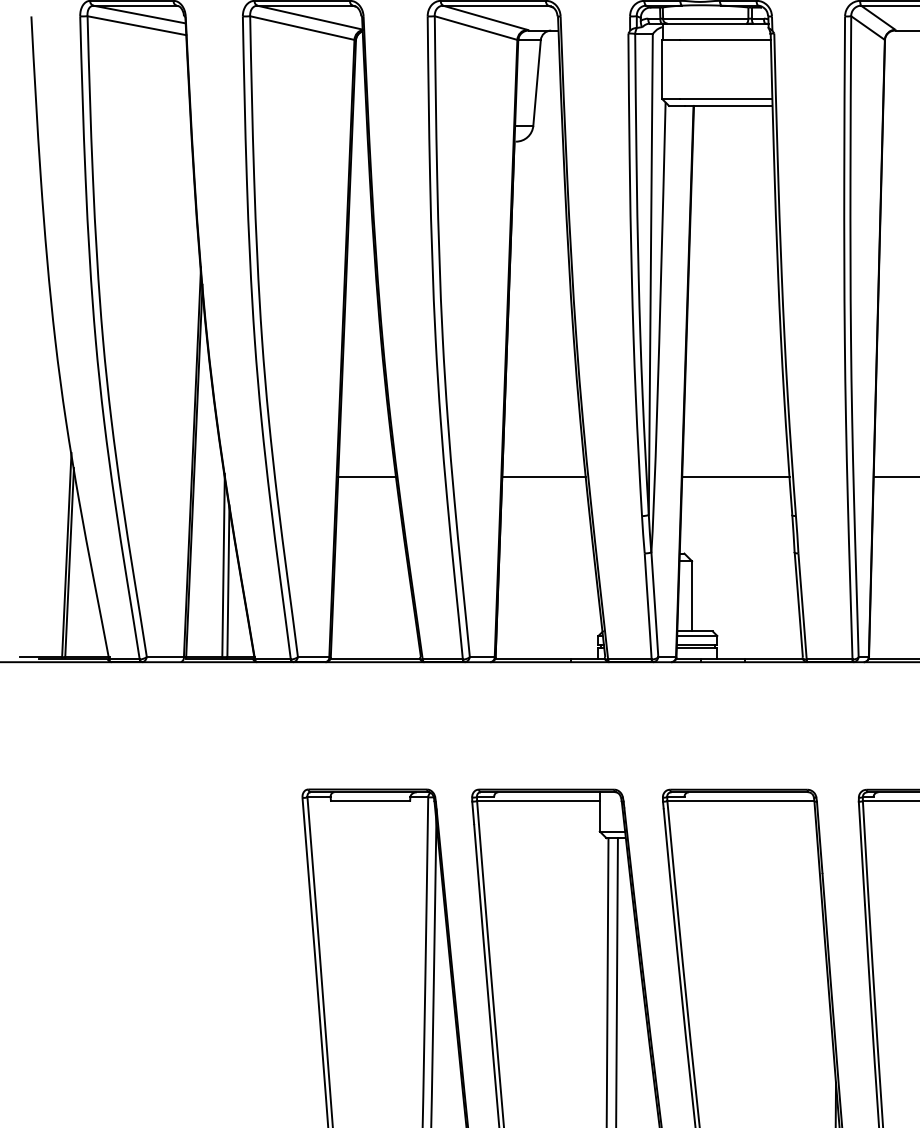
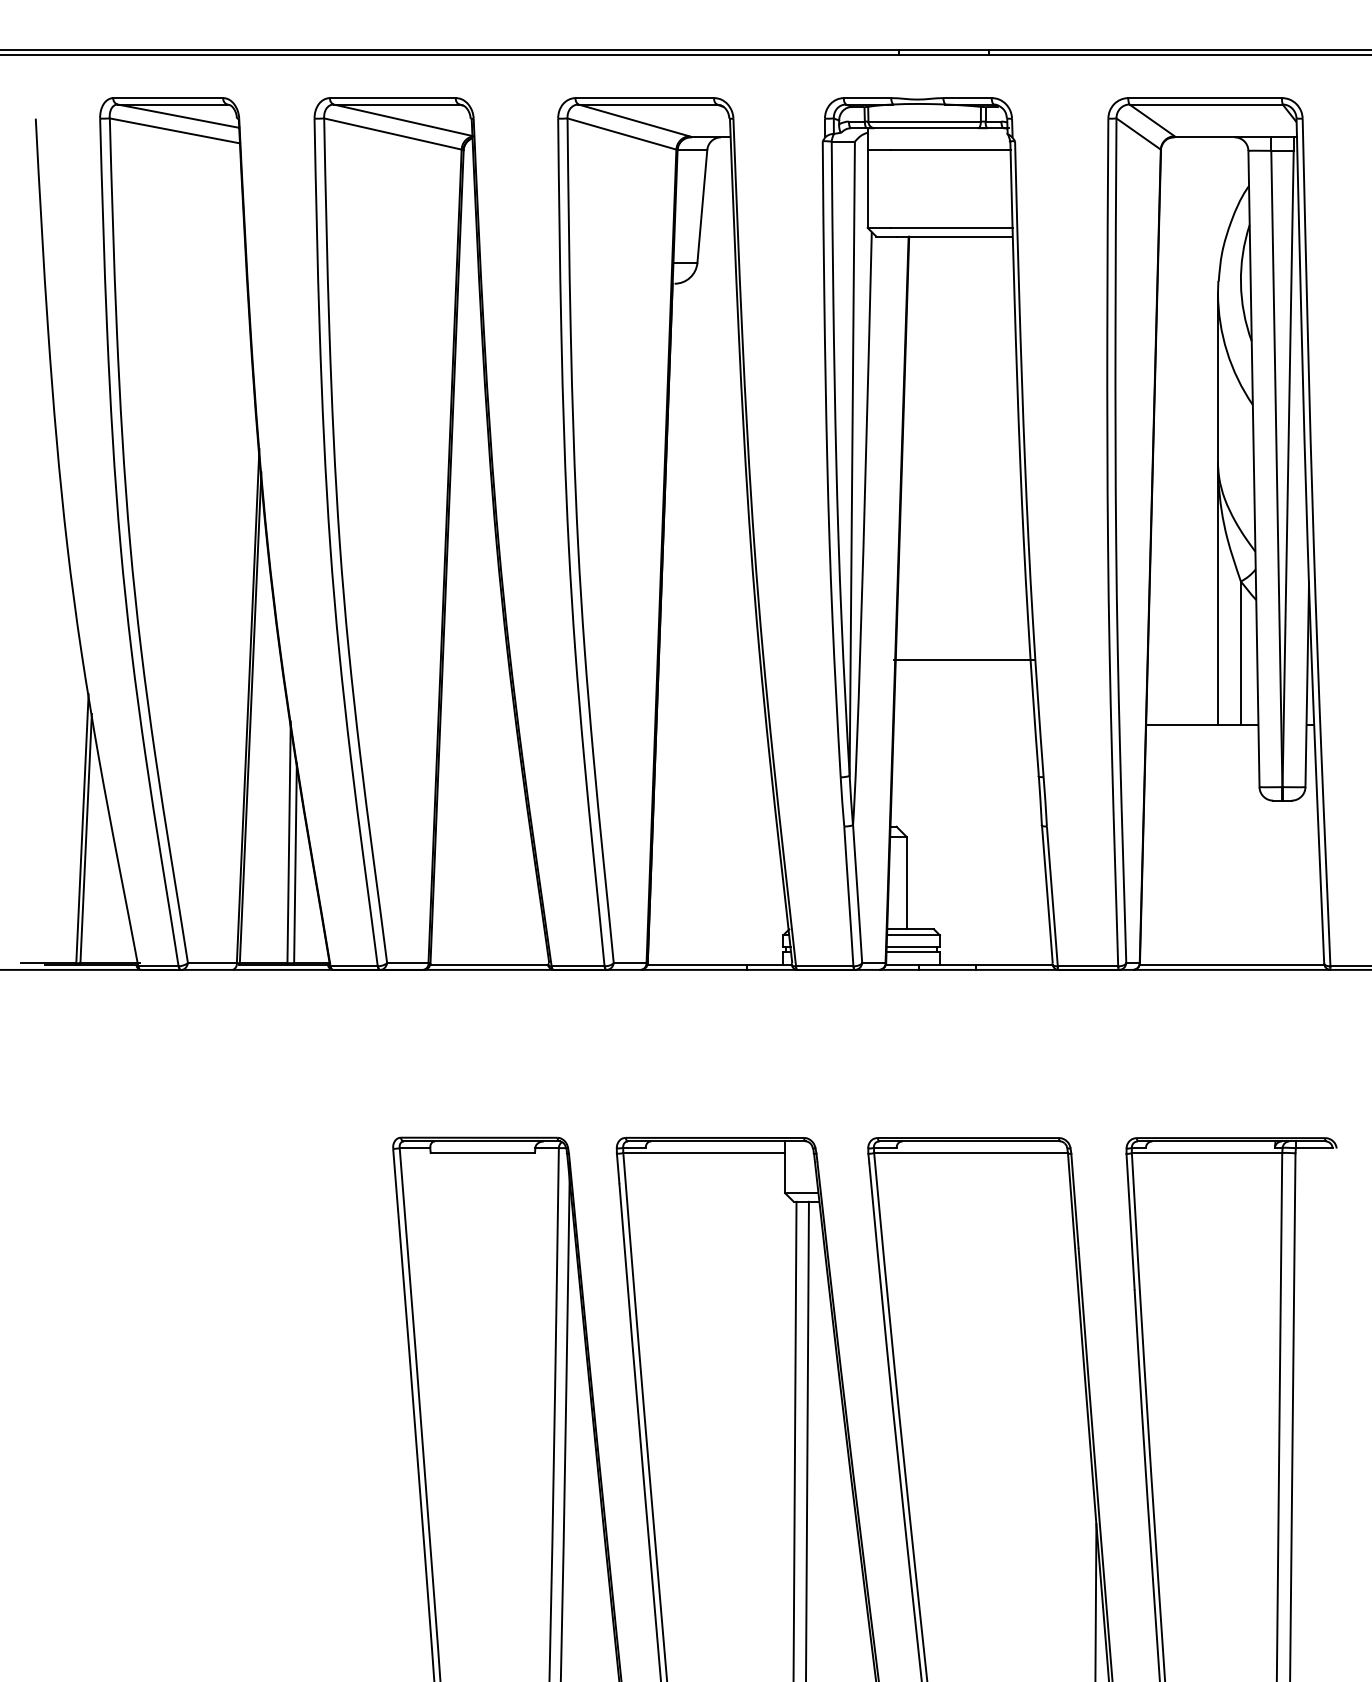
line: (367, 476) -> (478, 725), removed
line: (543, 476) -> (711, 725), removed
line: (735, 476) -> (964, 660), moved

